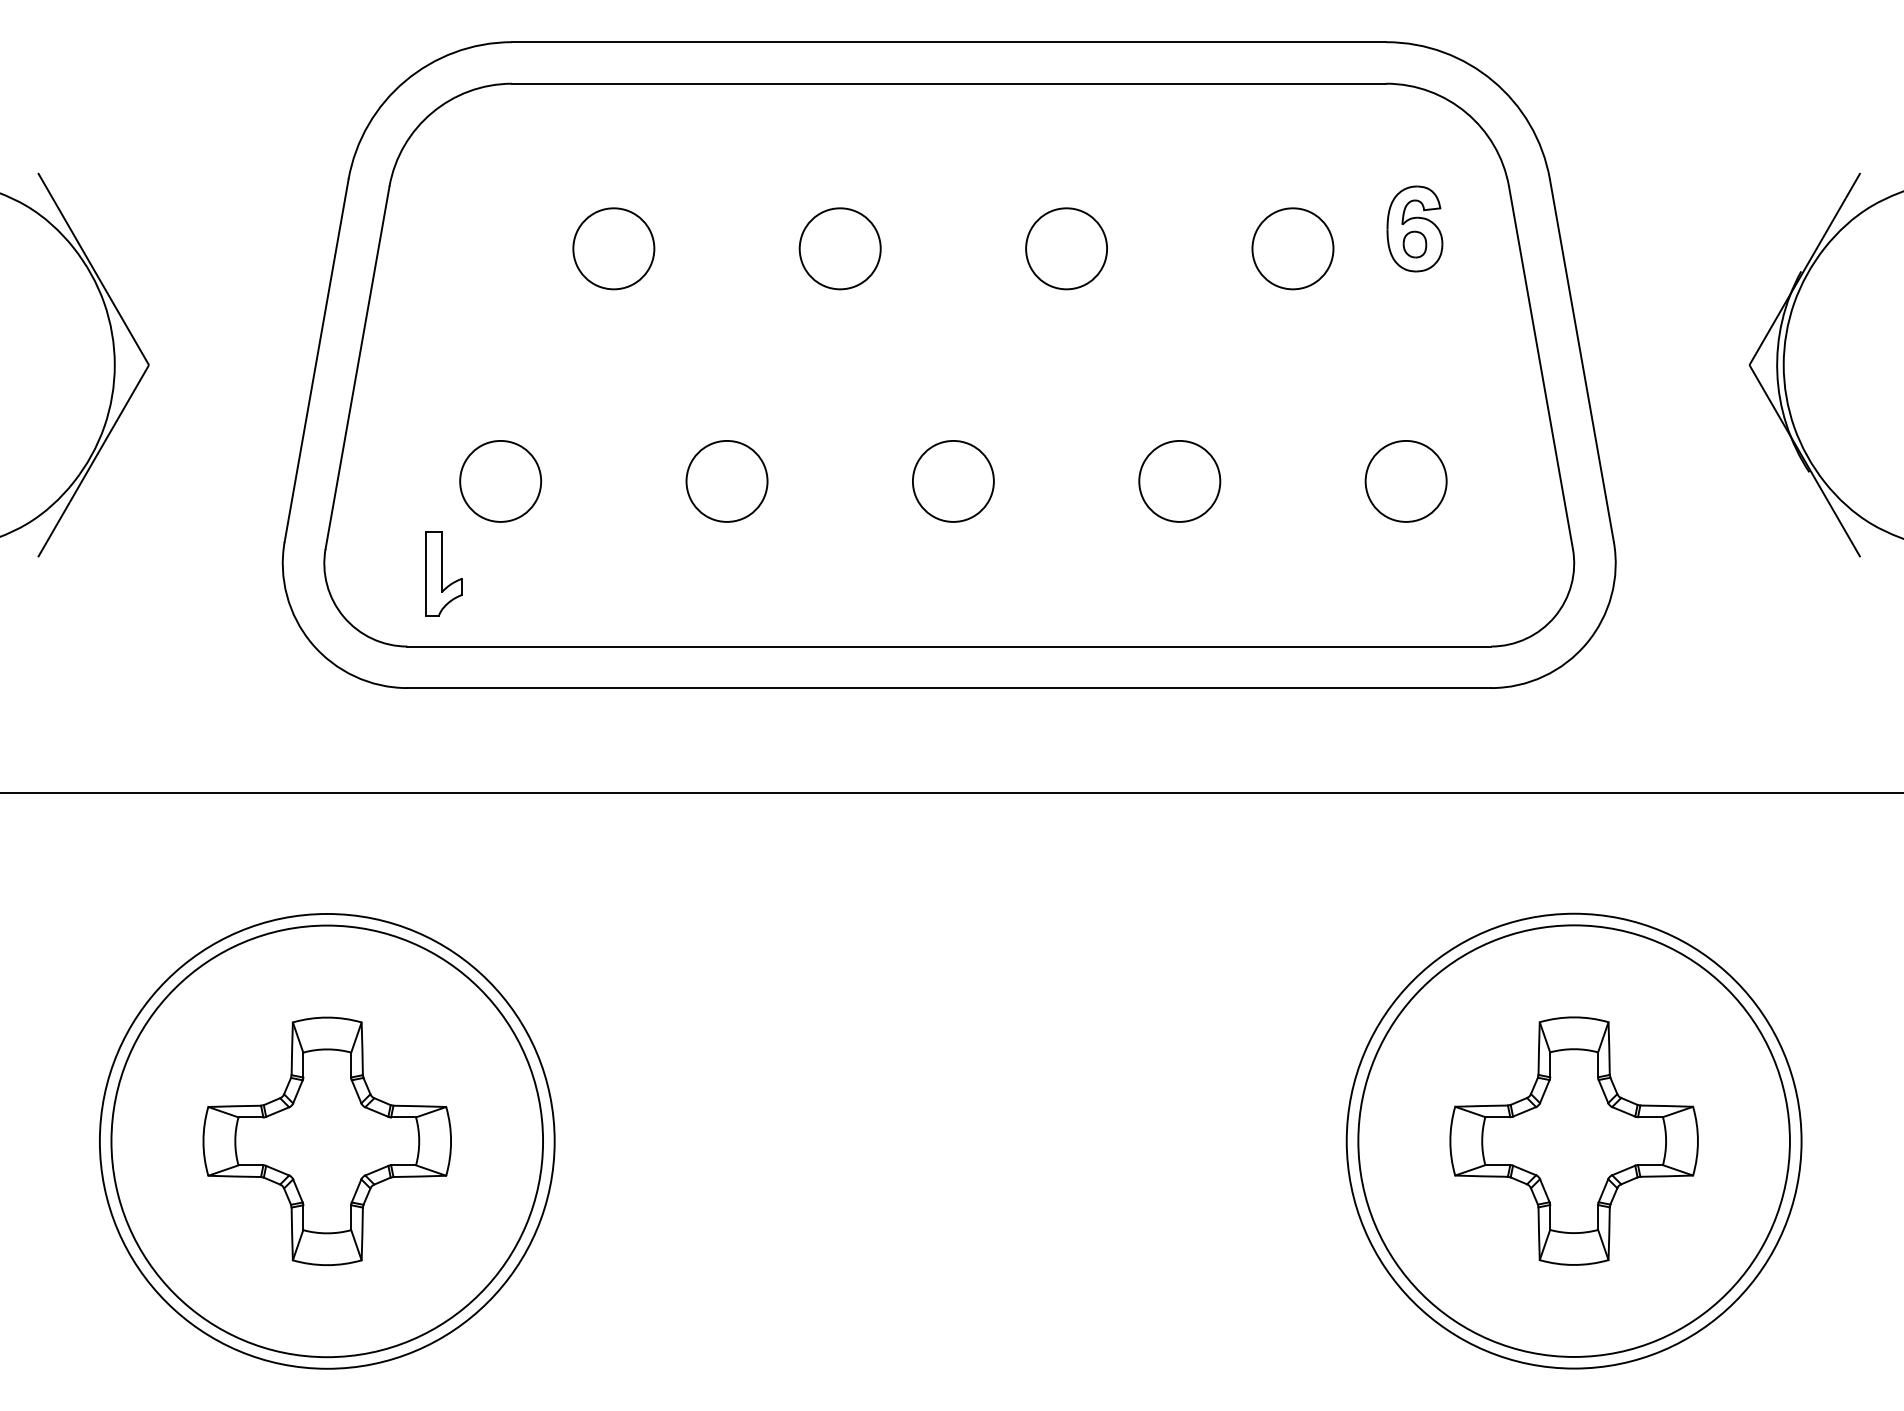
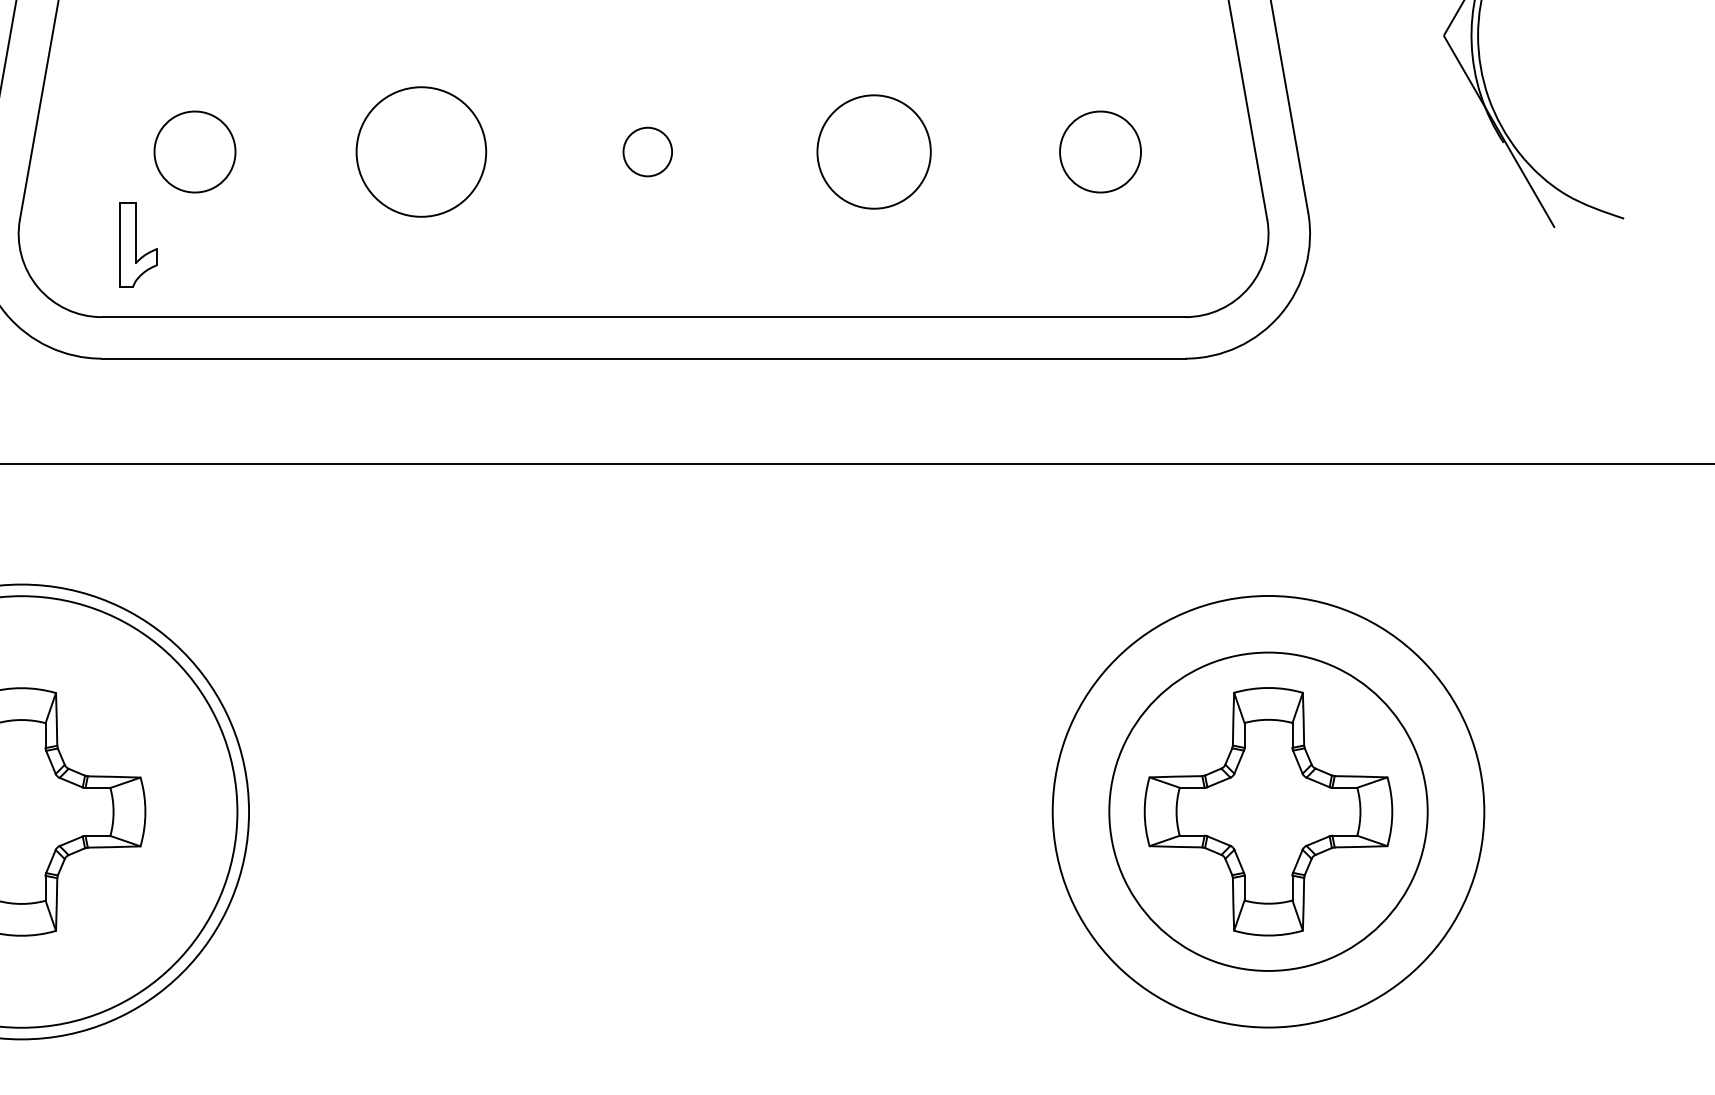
circle: (726, 480) -> (420, 151), size x1.6
circle: (1179, 480) -> (873, 151), size x1.4
circle: (953, 481) -> (647, 152), size x0.6
circle: (1573, 1140) -> (1267, 811), size x0.7

